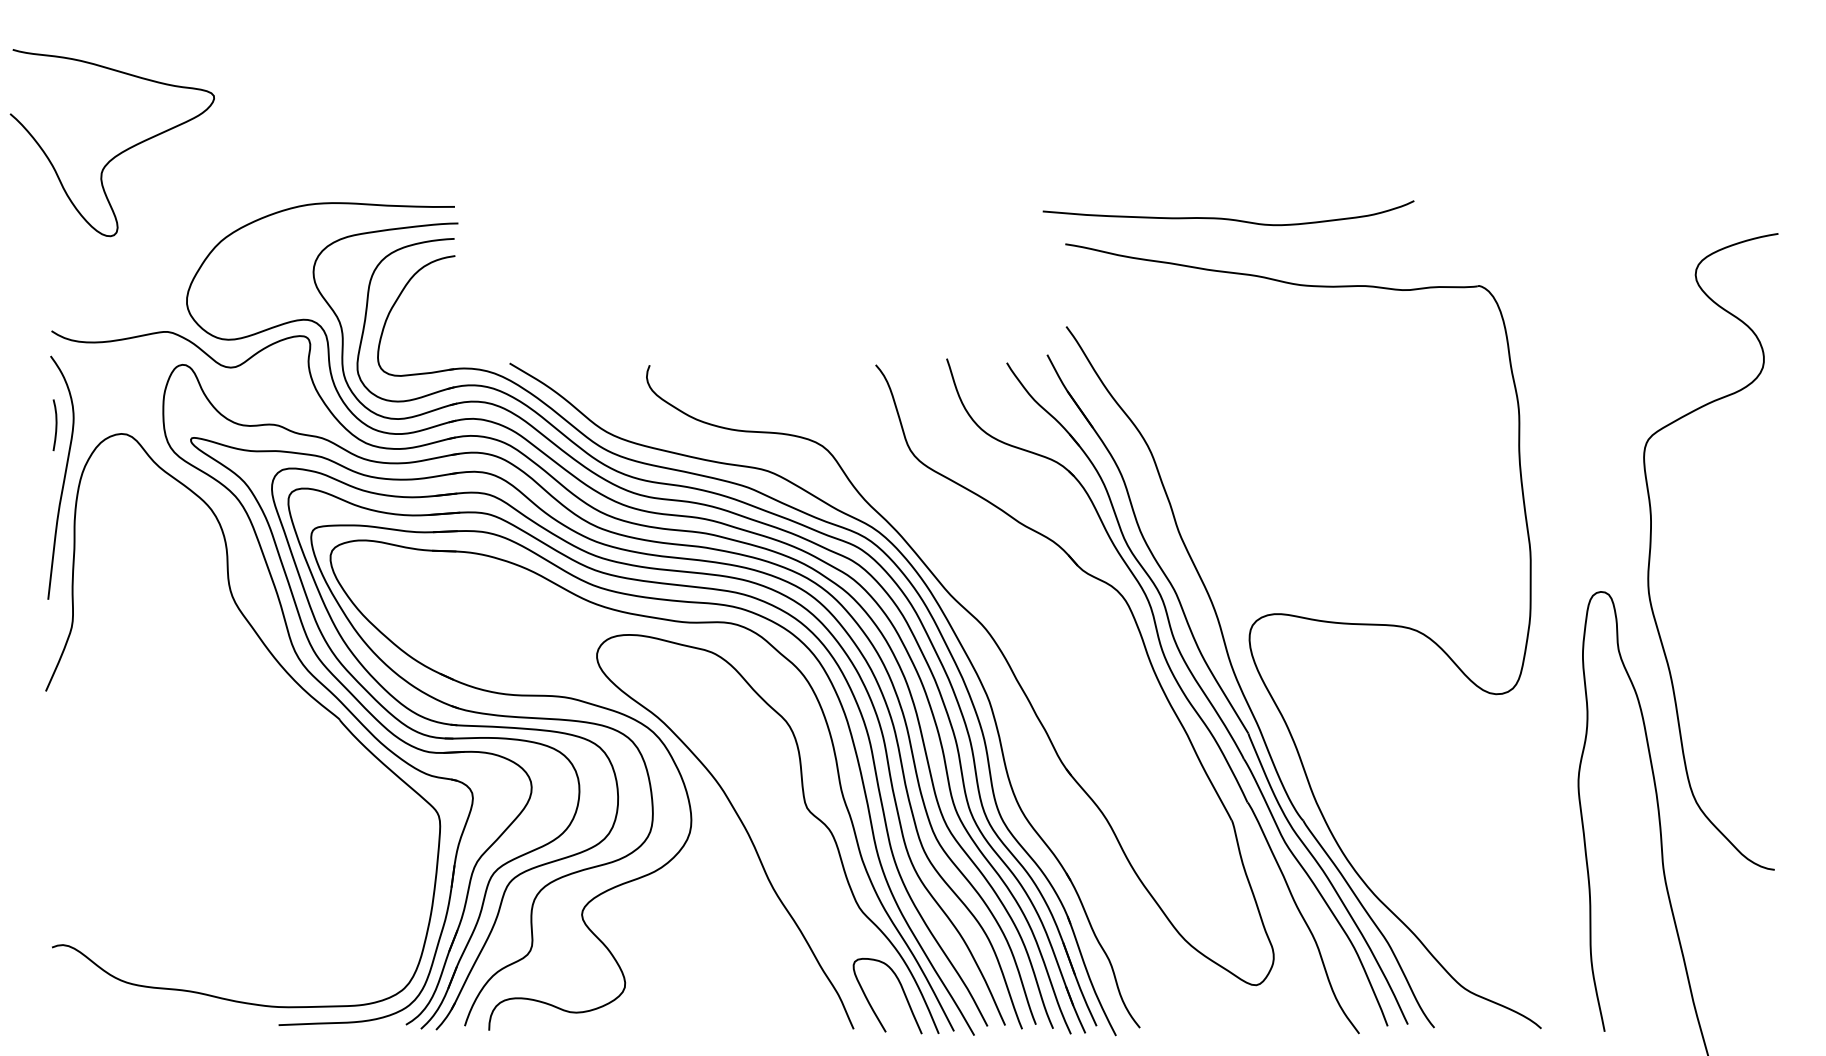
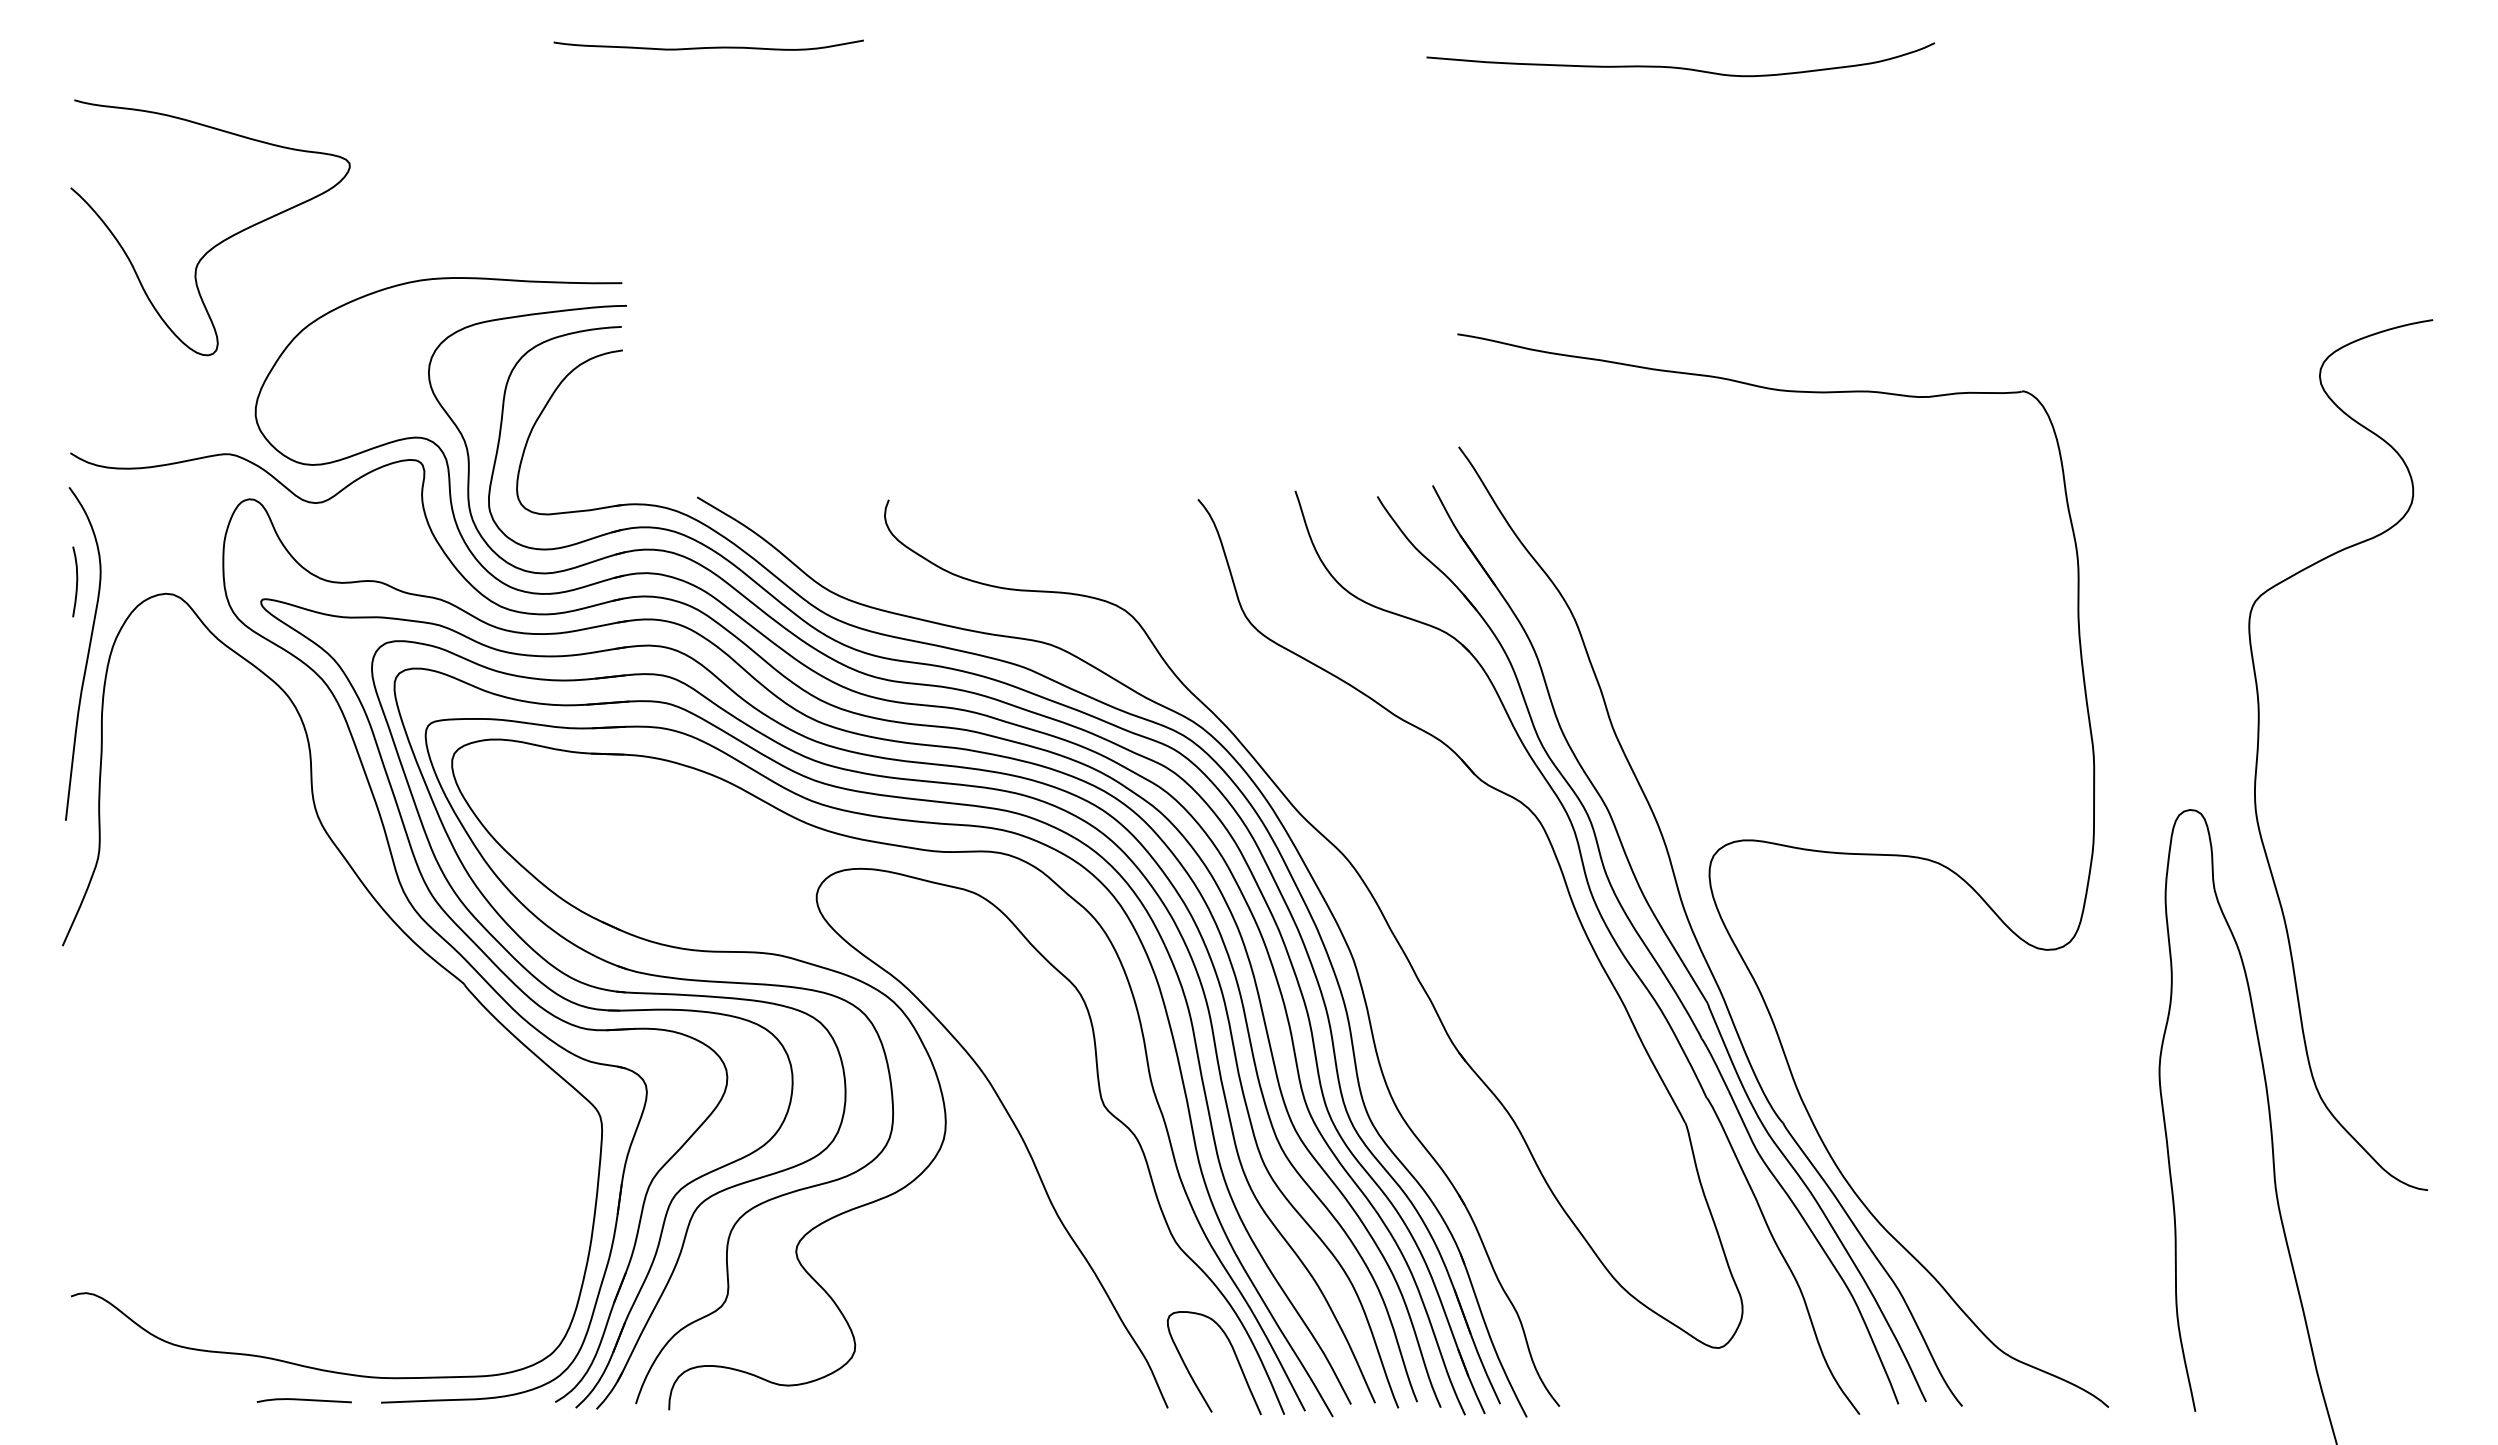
curve: (517, 34) -> (708, 47), added
curve: (119, 153) -> (220, 241), moved
curve: (1228, 218) -> (1680, 67), moved
curve: (221, 1023) -> (303, 1400), added

